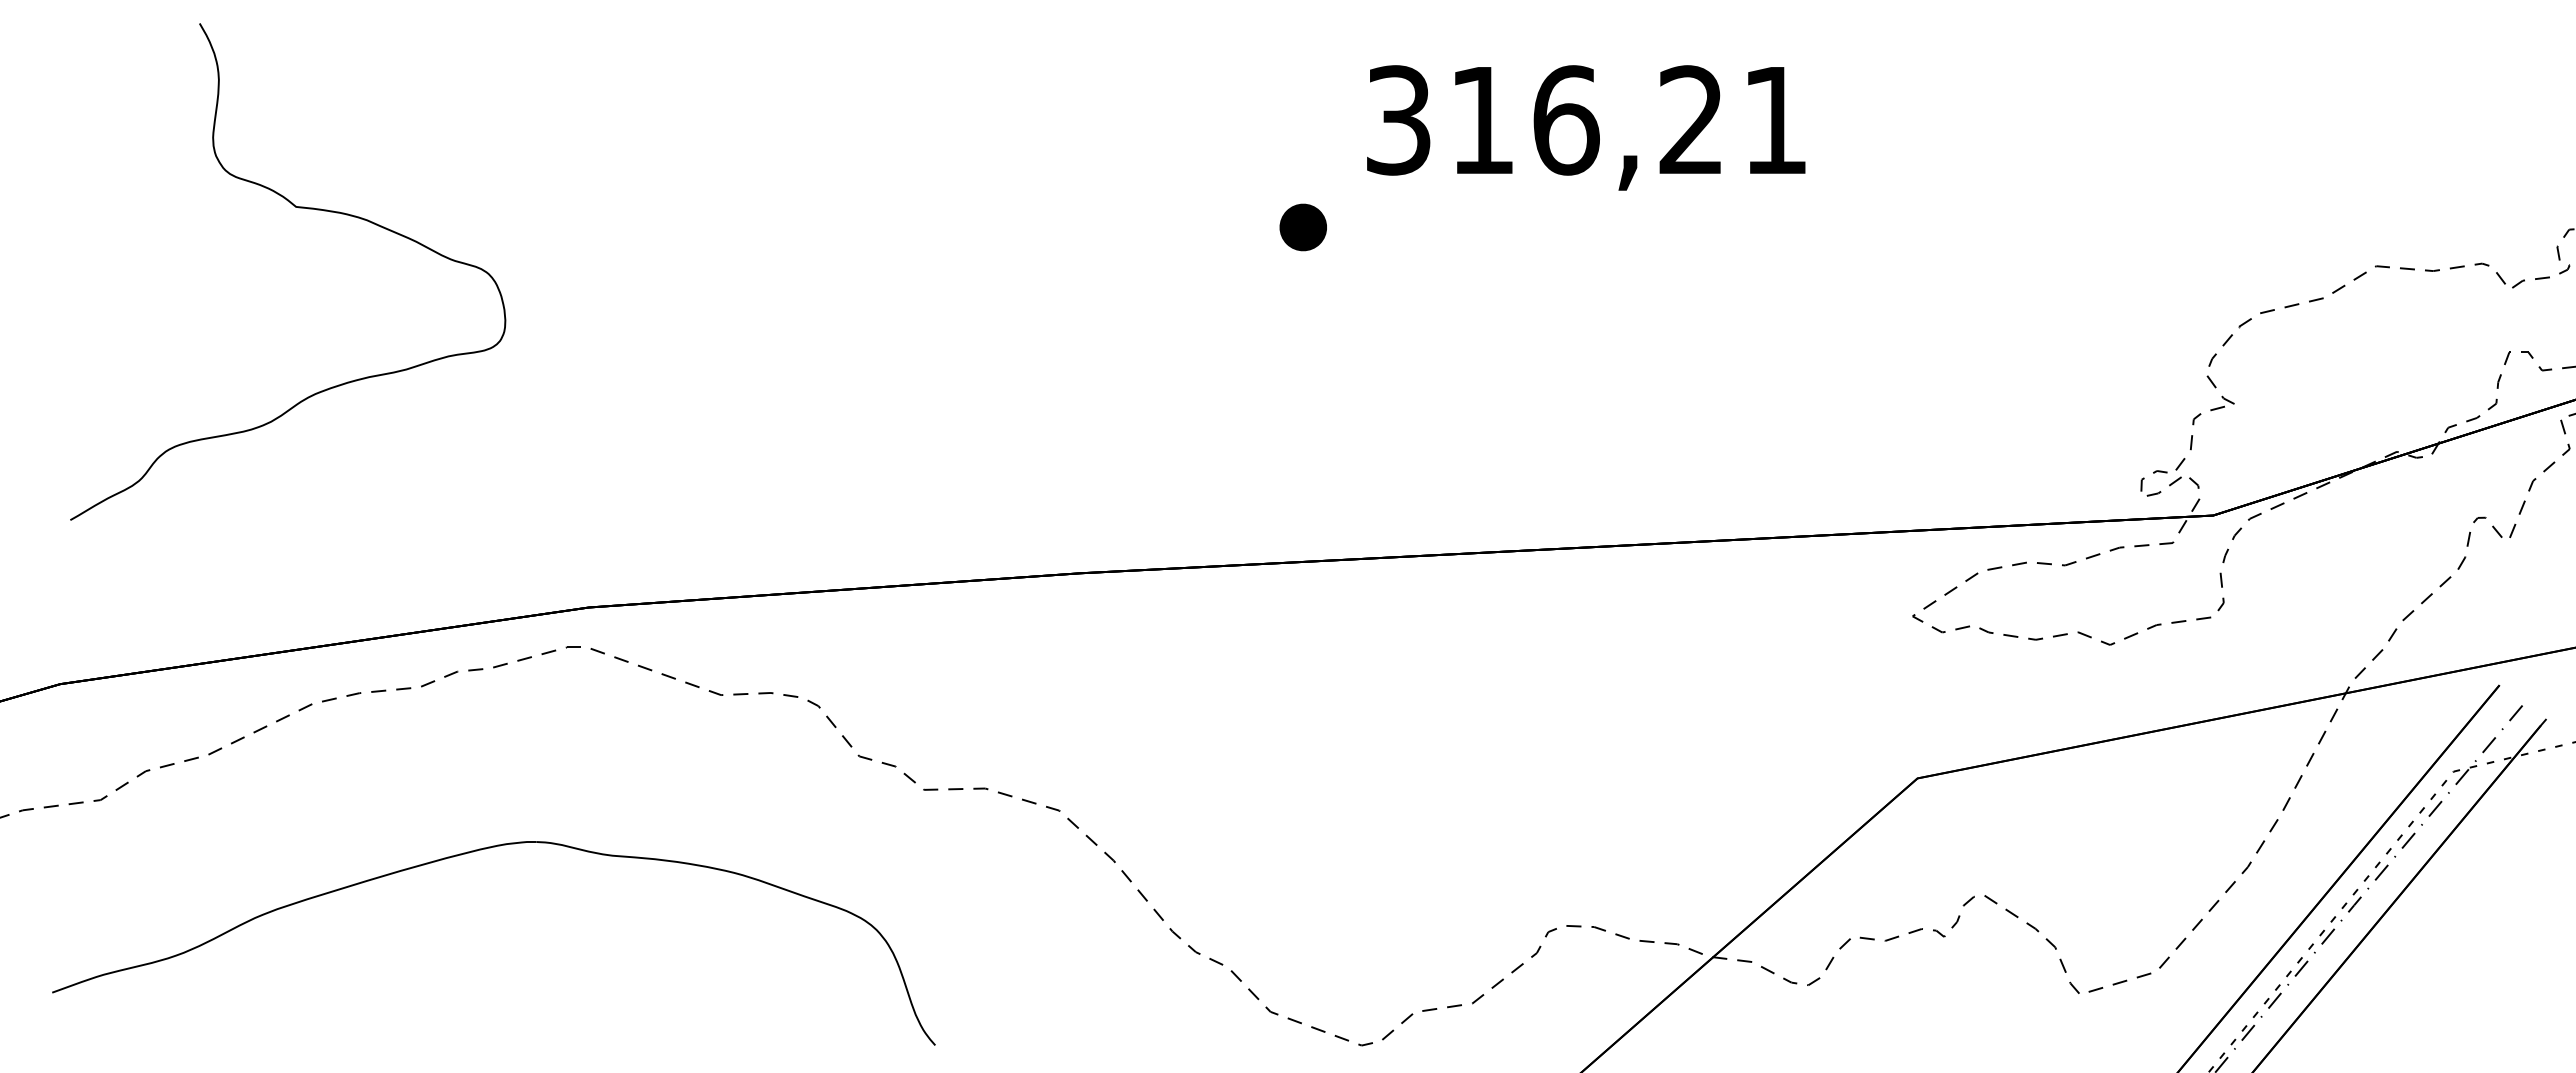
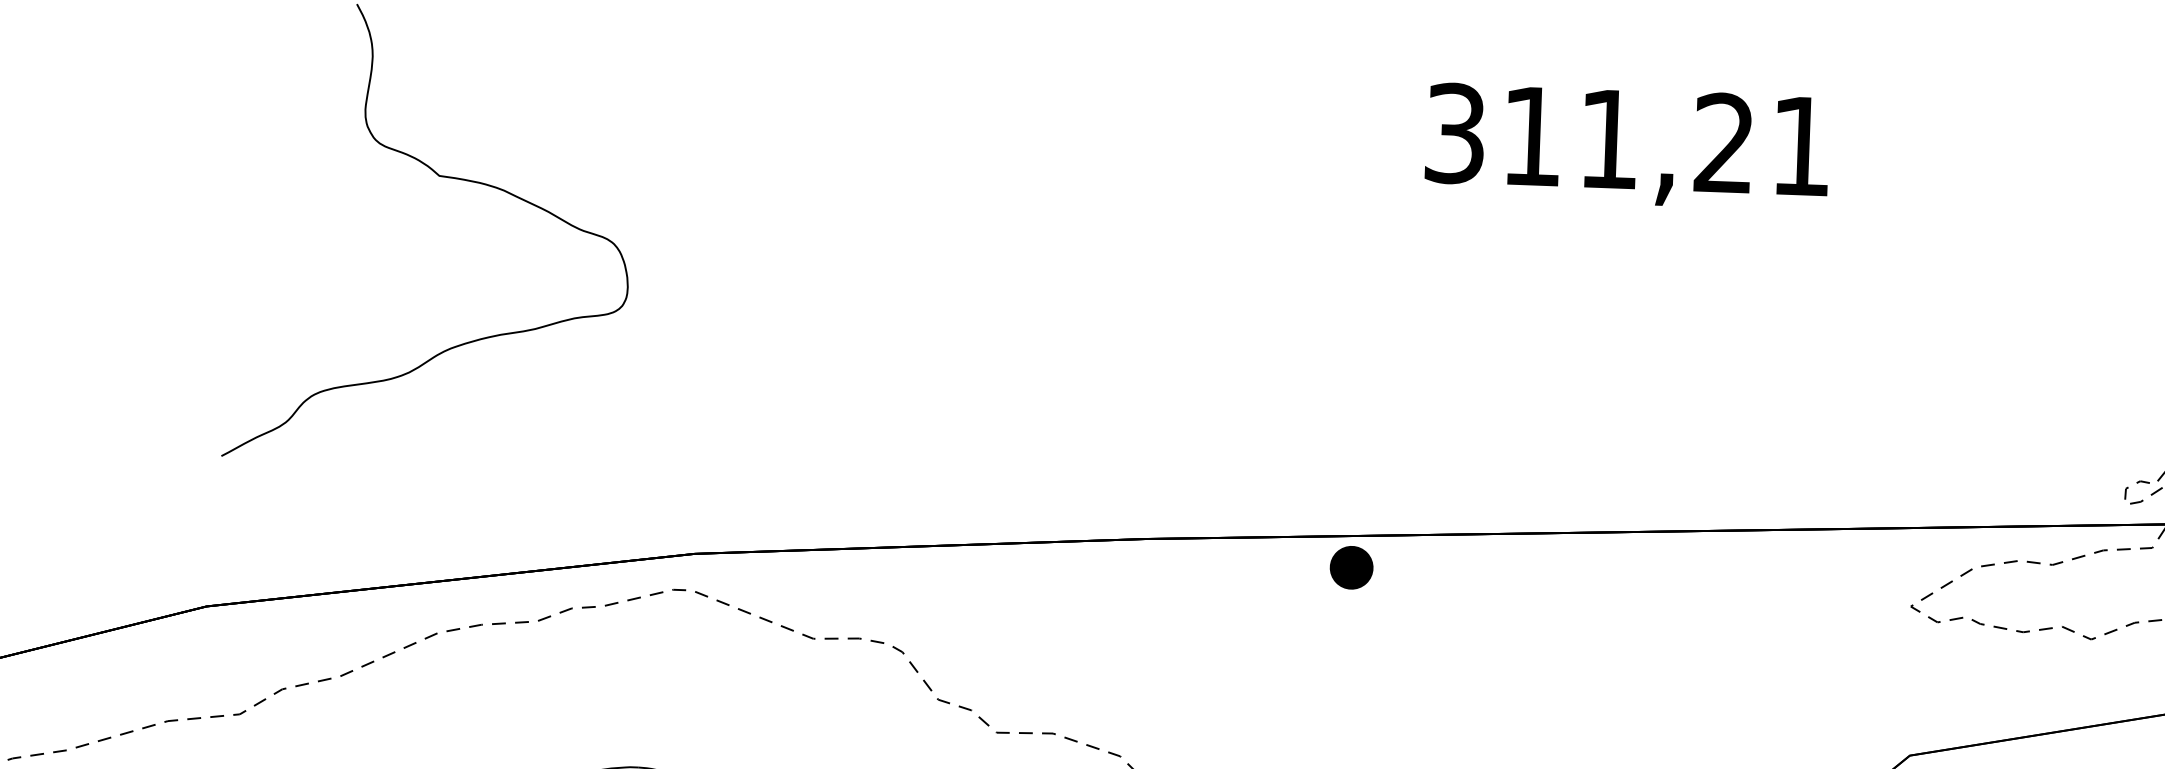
text: (1566, 120) -> (1609, 139), 316,21 -> 311,21
part: (1302, 227) -> (1350, 567), moved

